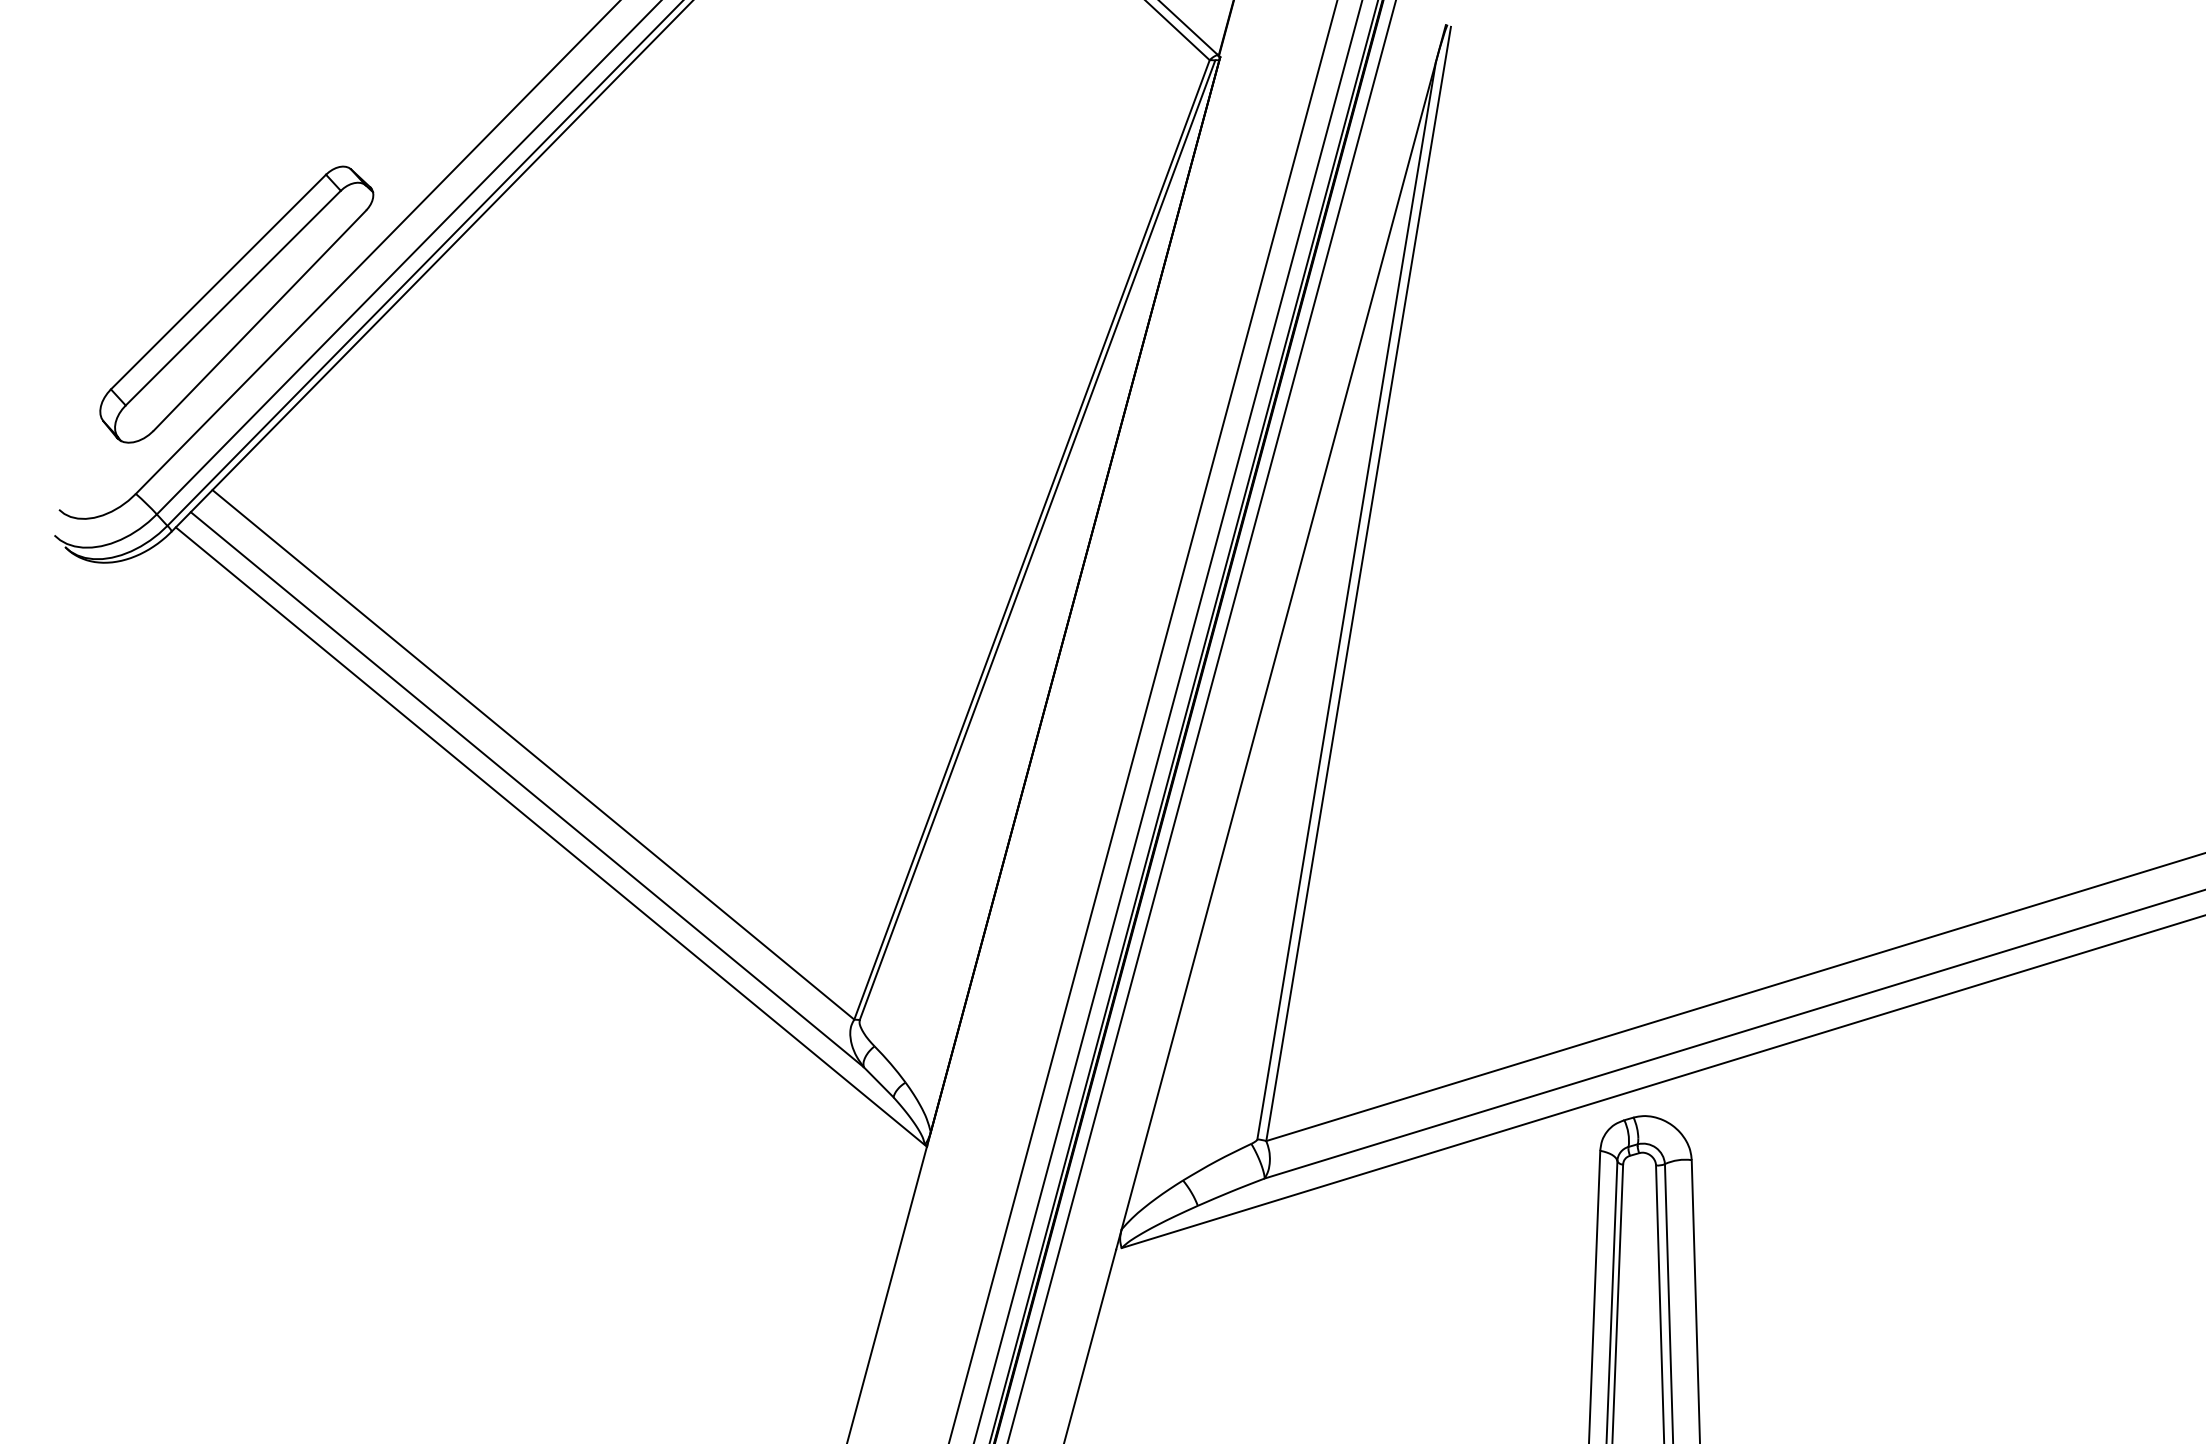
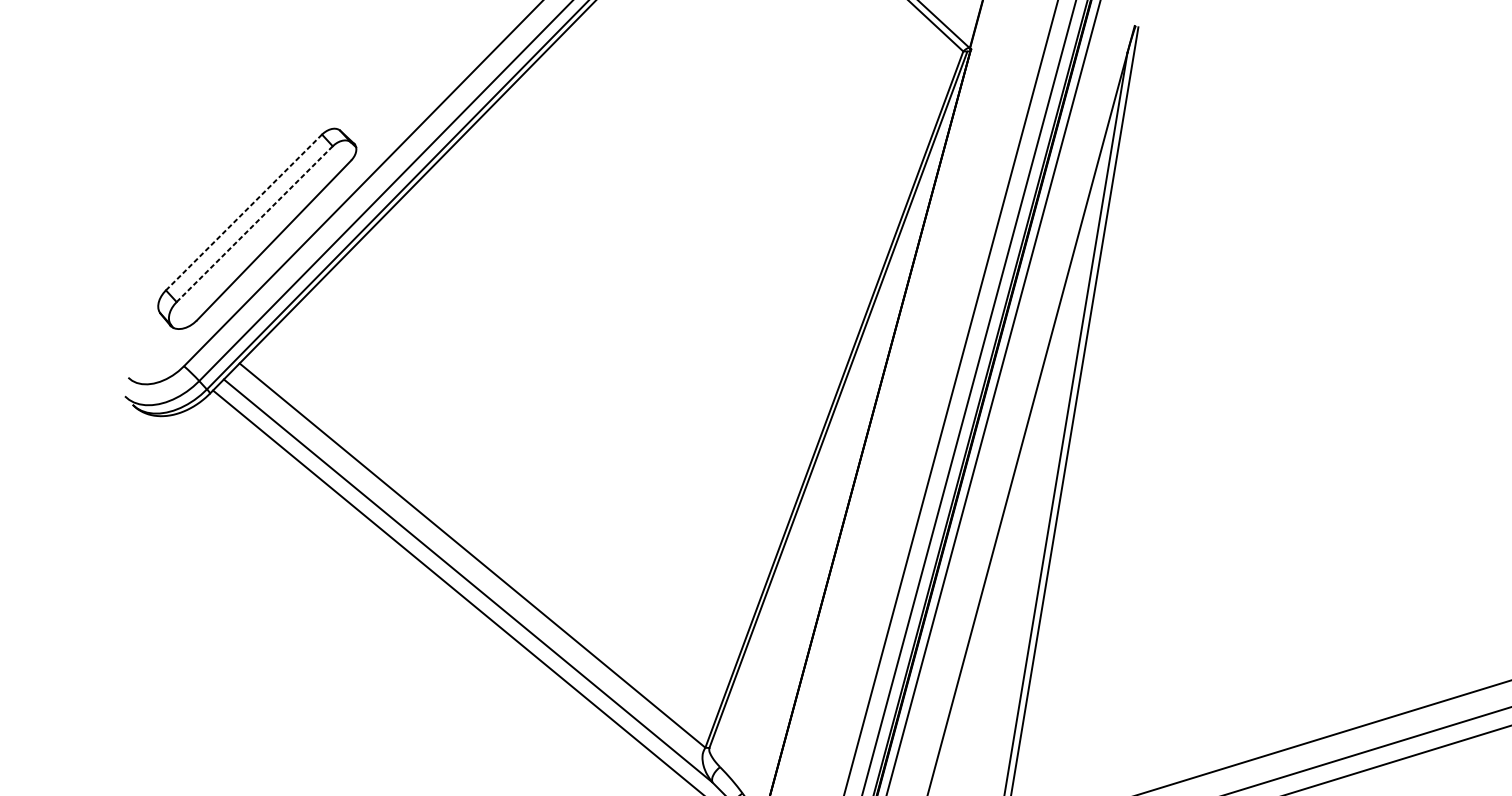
line: (218, 282) -> (244, 212), solid -> dashed
line: (233, 298) -> (254, 224), solid -> dashed

